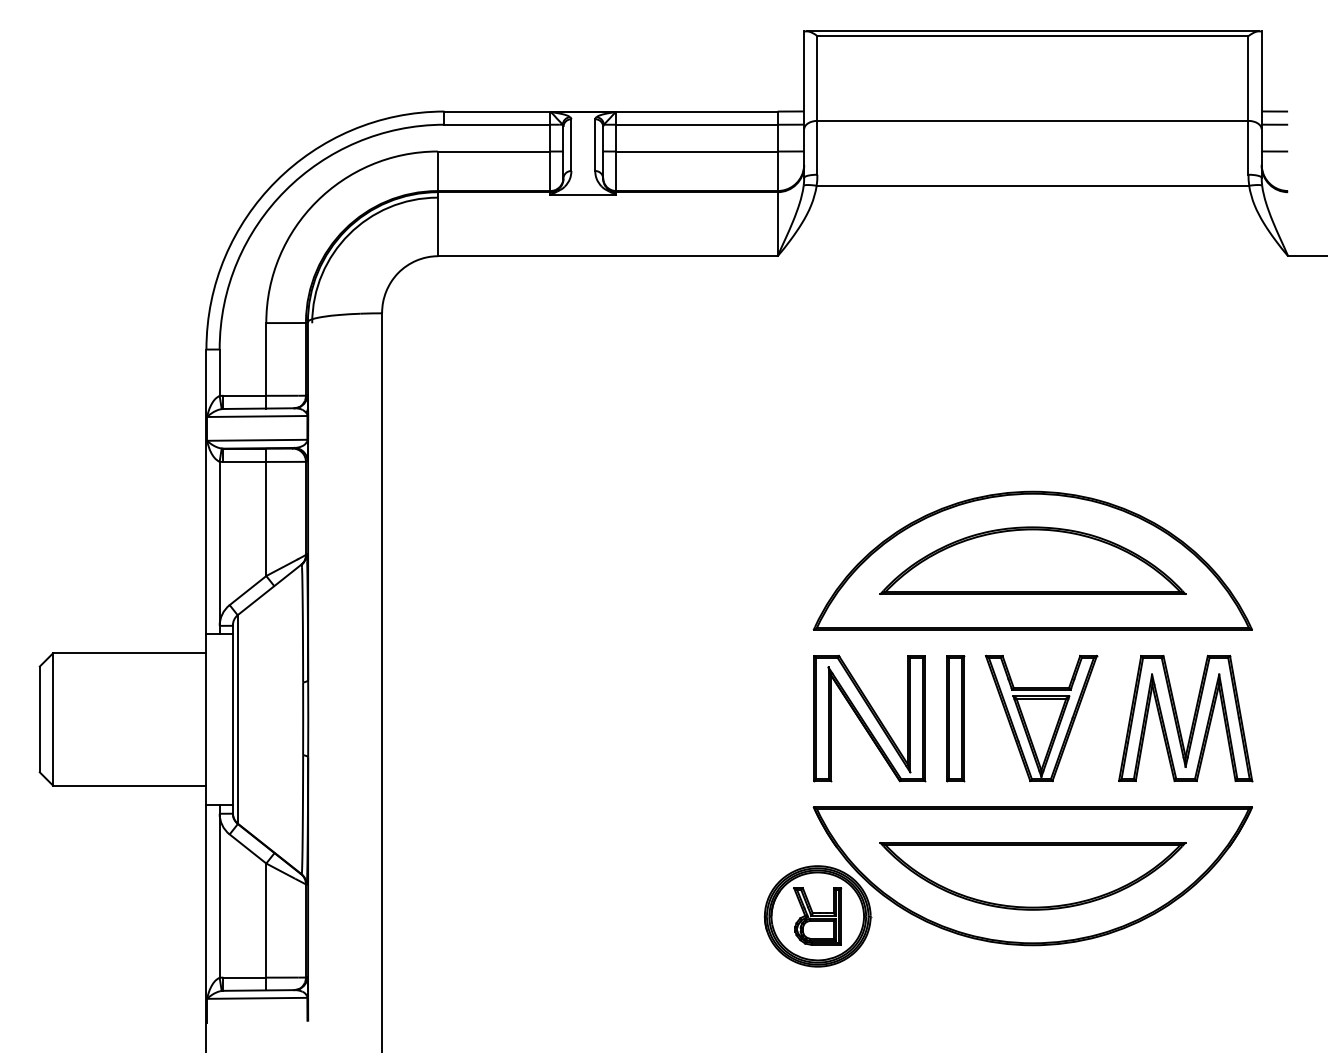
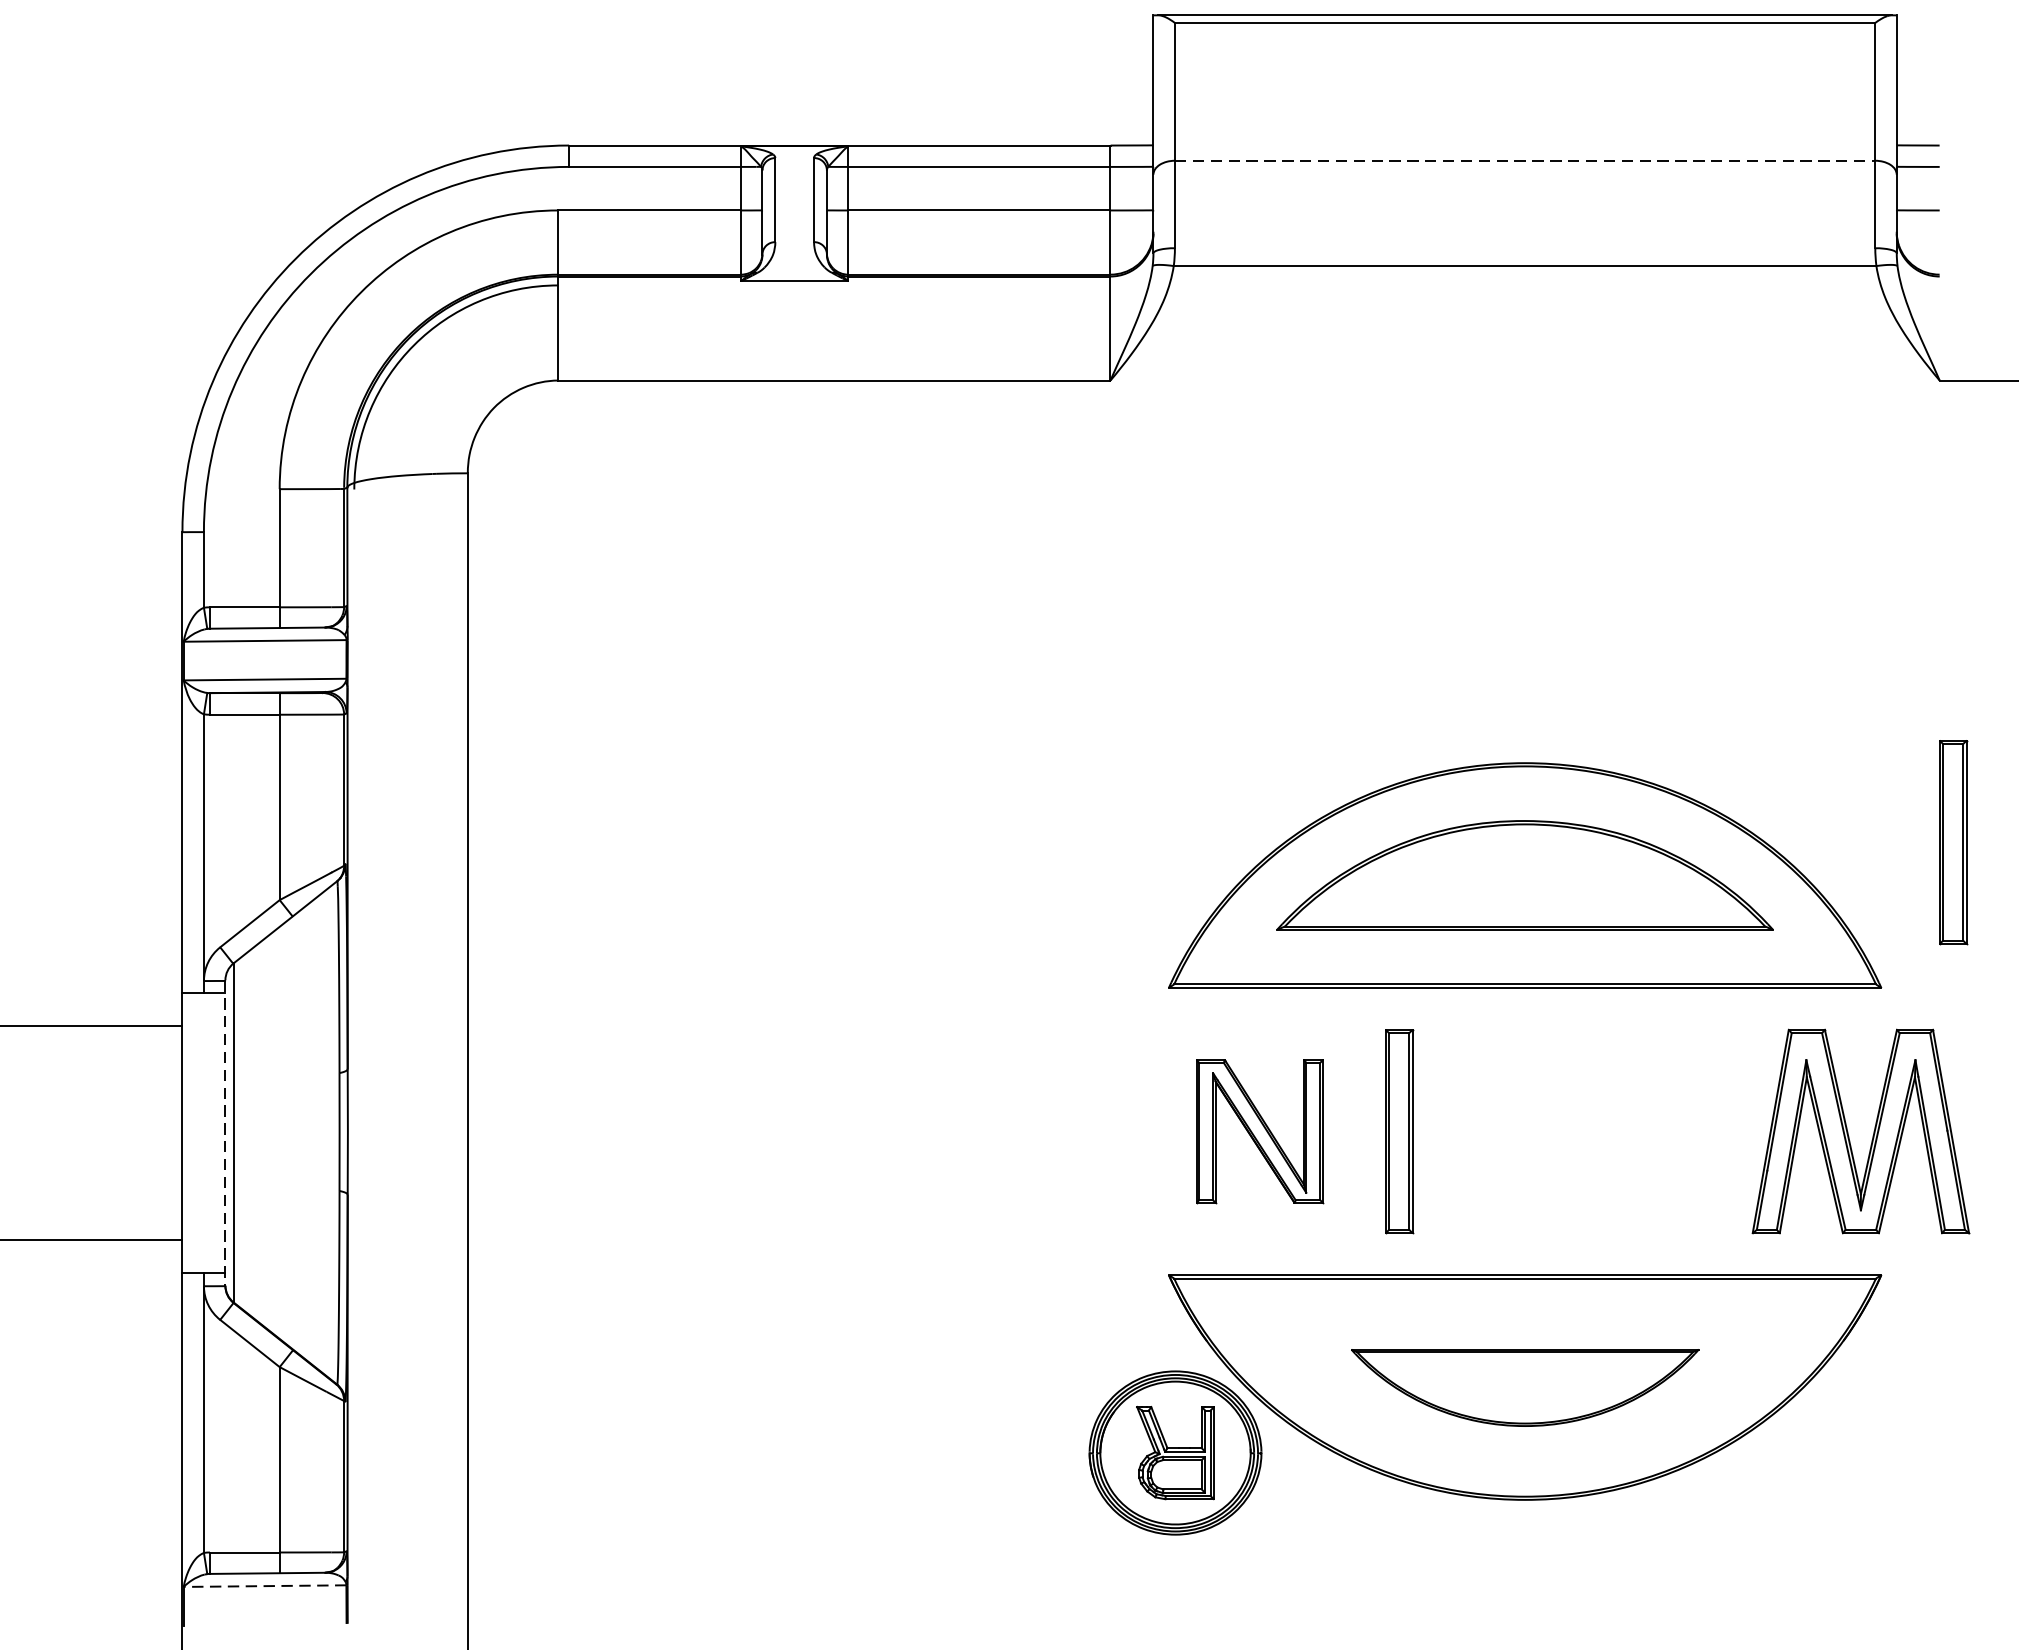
line: (1032, 120) -> (1524, 160), solid -> dashed
part: (1296, 540) -> (1953, 842), added
part: (869, 718) -> (1259, 1131), size x0.7
part: (1041, 718) -> (1539, 1131), removed
part: (1178, 718) -> (1849, 1131), moved
line: (232, 720) -> (224, 1134), solid -> dashed
part: (1032, 876) -> (1524, 1388), size x0.7
line: (256, 998) -> (263, 1586), solid -> dashed

